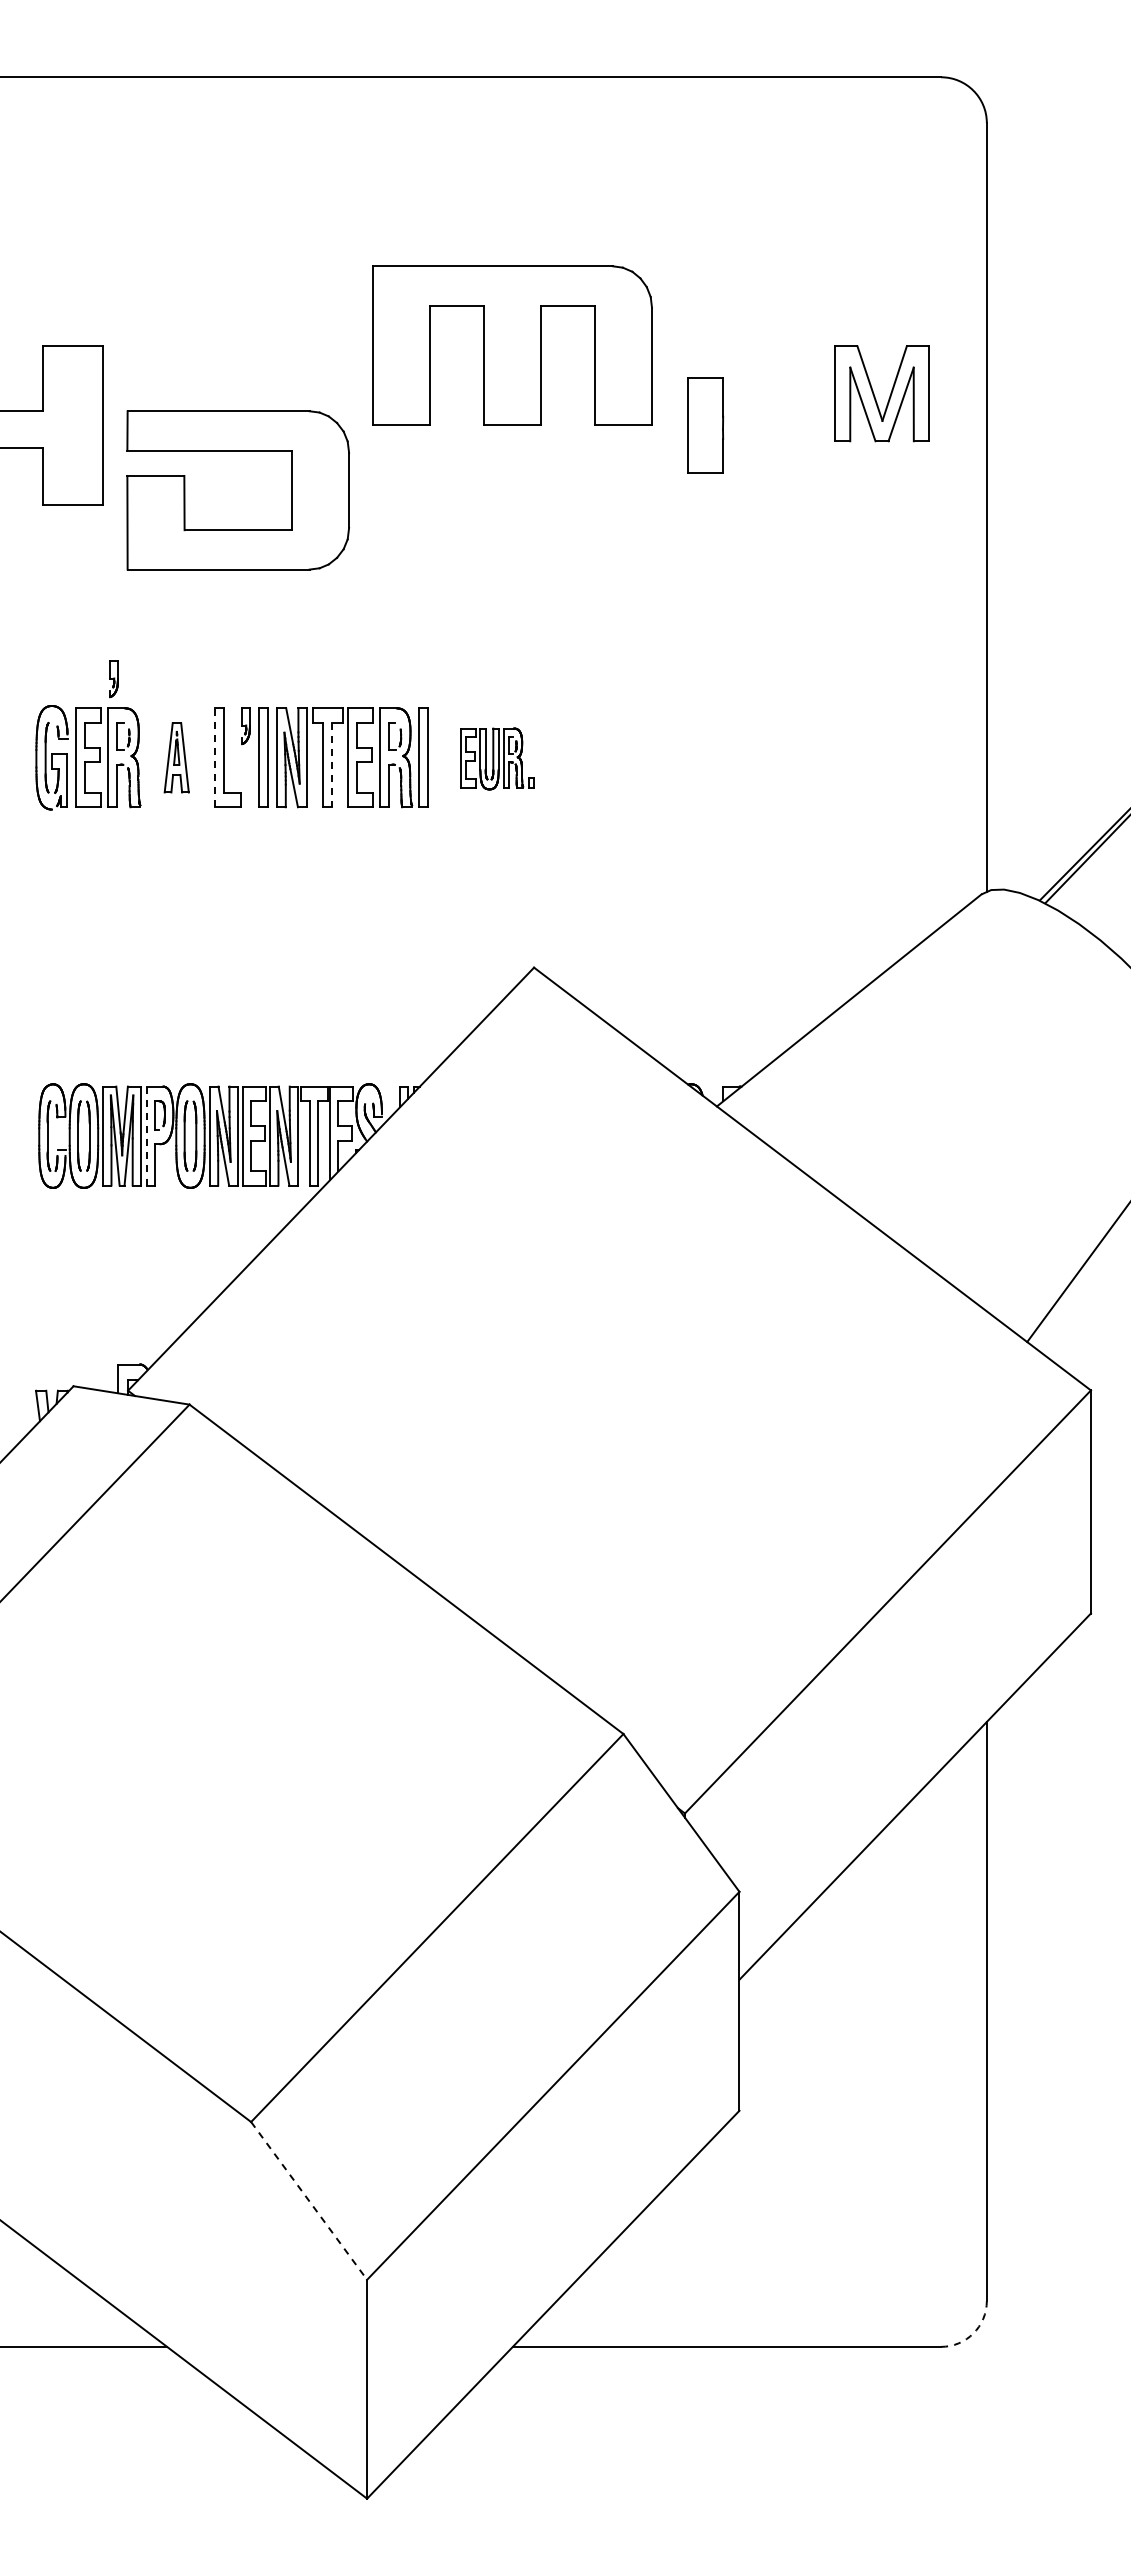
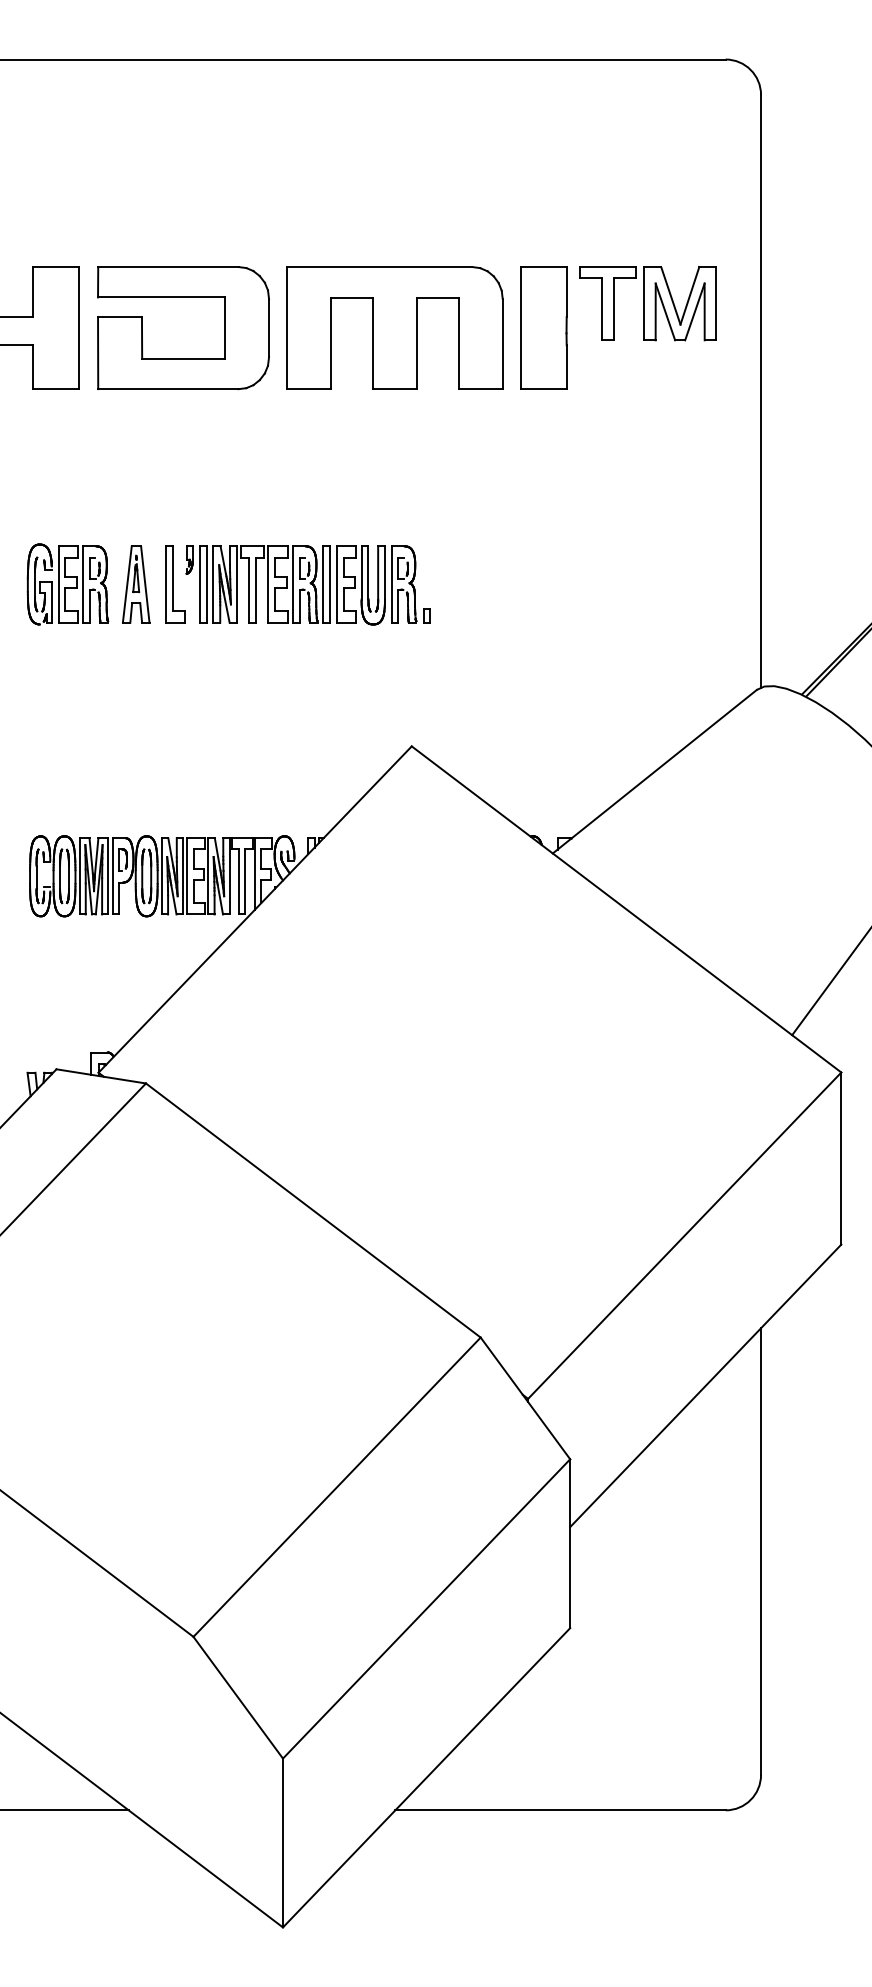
part: (512, 345) -> (395, 328), moved
part: (788, 393) -> (608, 303), added
part: (705, 425) -> (543, 328), size x1.67
part: (238, 451) -> (183, 298), moved
part: (113, 679) -> (87, 524), removed
part: (176, 757) -> (135, 584), size x1.43
line: (215, 757) -> (166, 584), dashed -> solid
part: (497, 758) -> (383, 585), size x1.67
line: (332, 765) -> (256, 590), dashed -> solid
line: (146, 1135) -> (112, 875), dashed -> solid
line: (309, 2200) -> (238, 1697), dashed -> solid
arc: (973, 2333) -> (750, 1799), dashed -> solid

